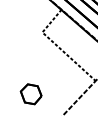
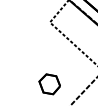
part: (30, 94) -> (49, 84), moved

